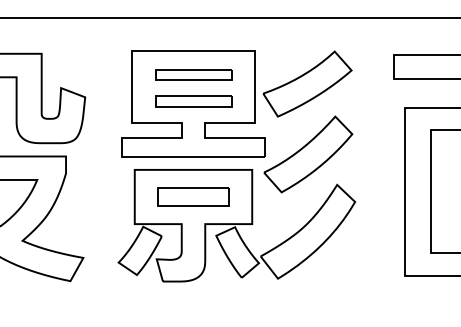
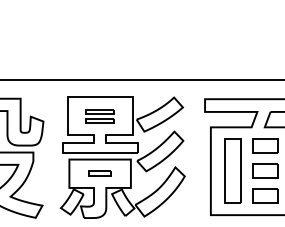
part: (192, 87) -> (99, 116), size x0.7
part: (194, 196) -> (100, 173), size x0.6

